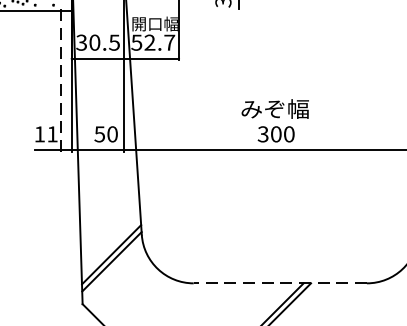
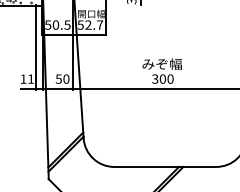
text: (82, 41) -> (48, 24), 30.5 -> 50.5
line: (60, 79) -> (35, 46), dashed -> solid
line: (278, 282) -> (164, 166), dashed -> solid

